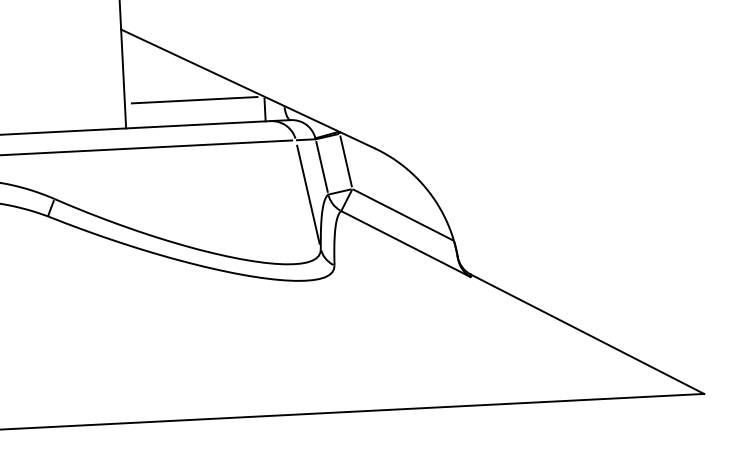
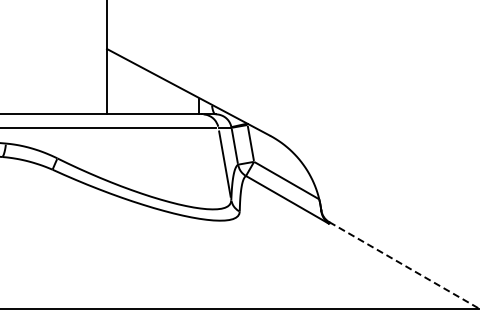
line: (193, 100) -> (152, 98), removed
line: (588, 334) -> (404, 265), solid -> dashed

